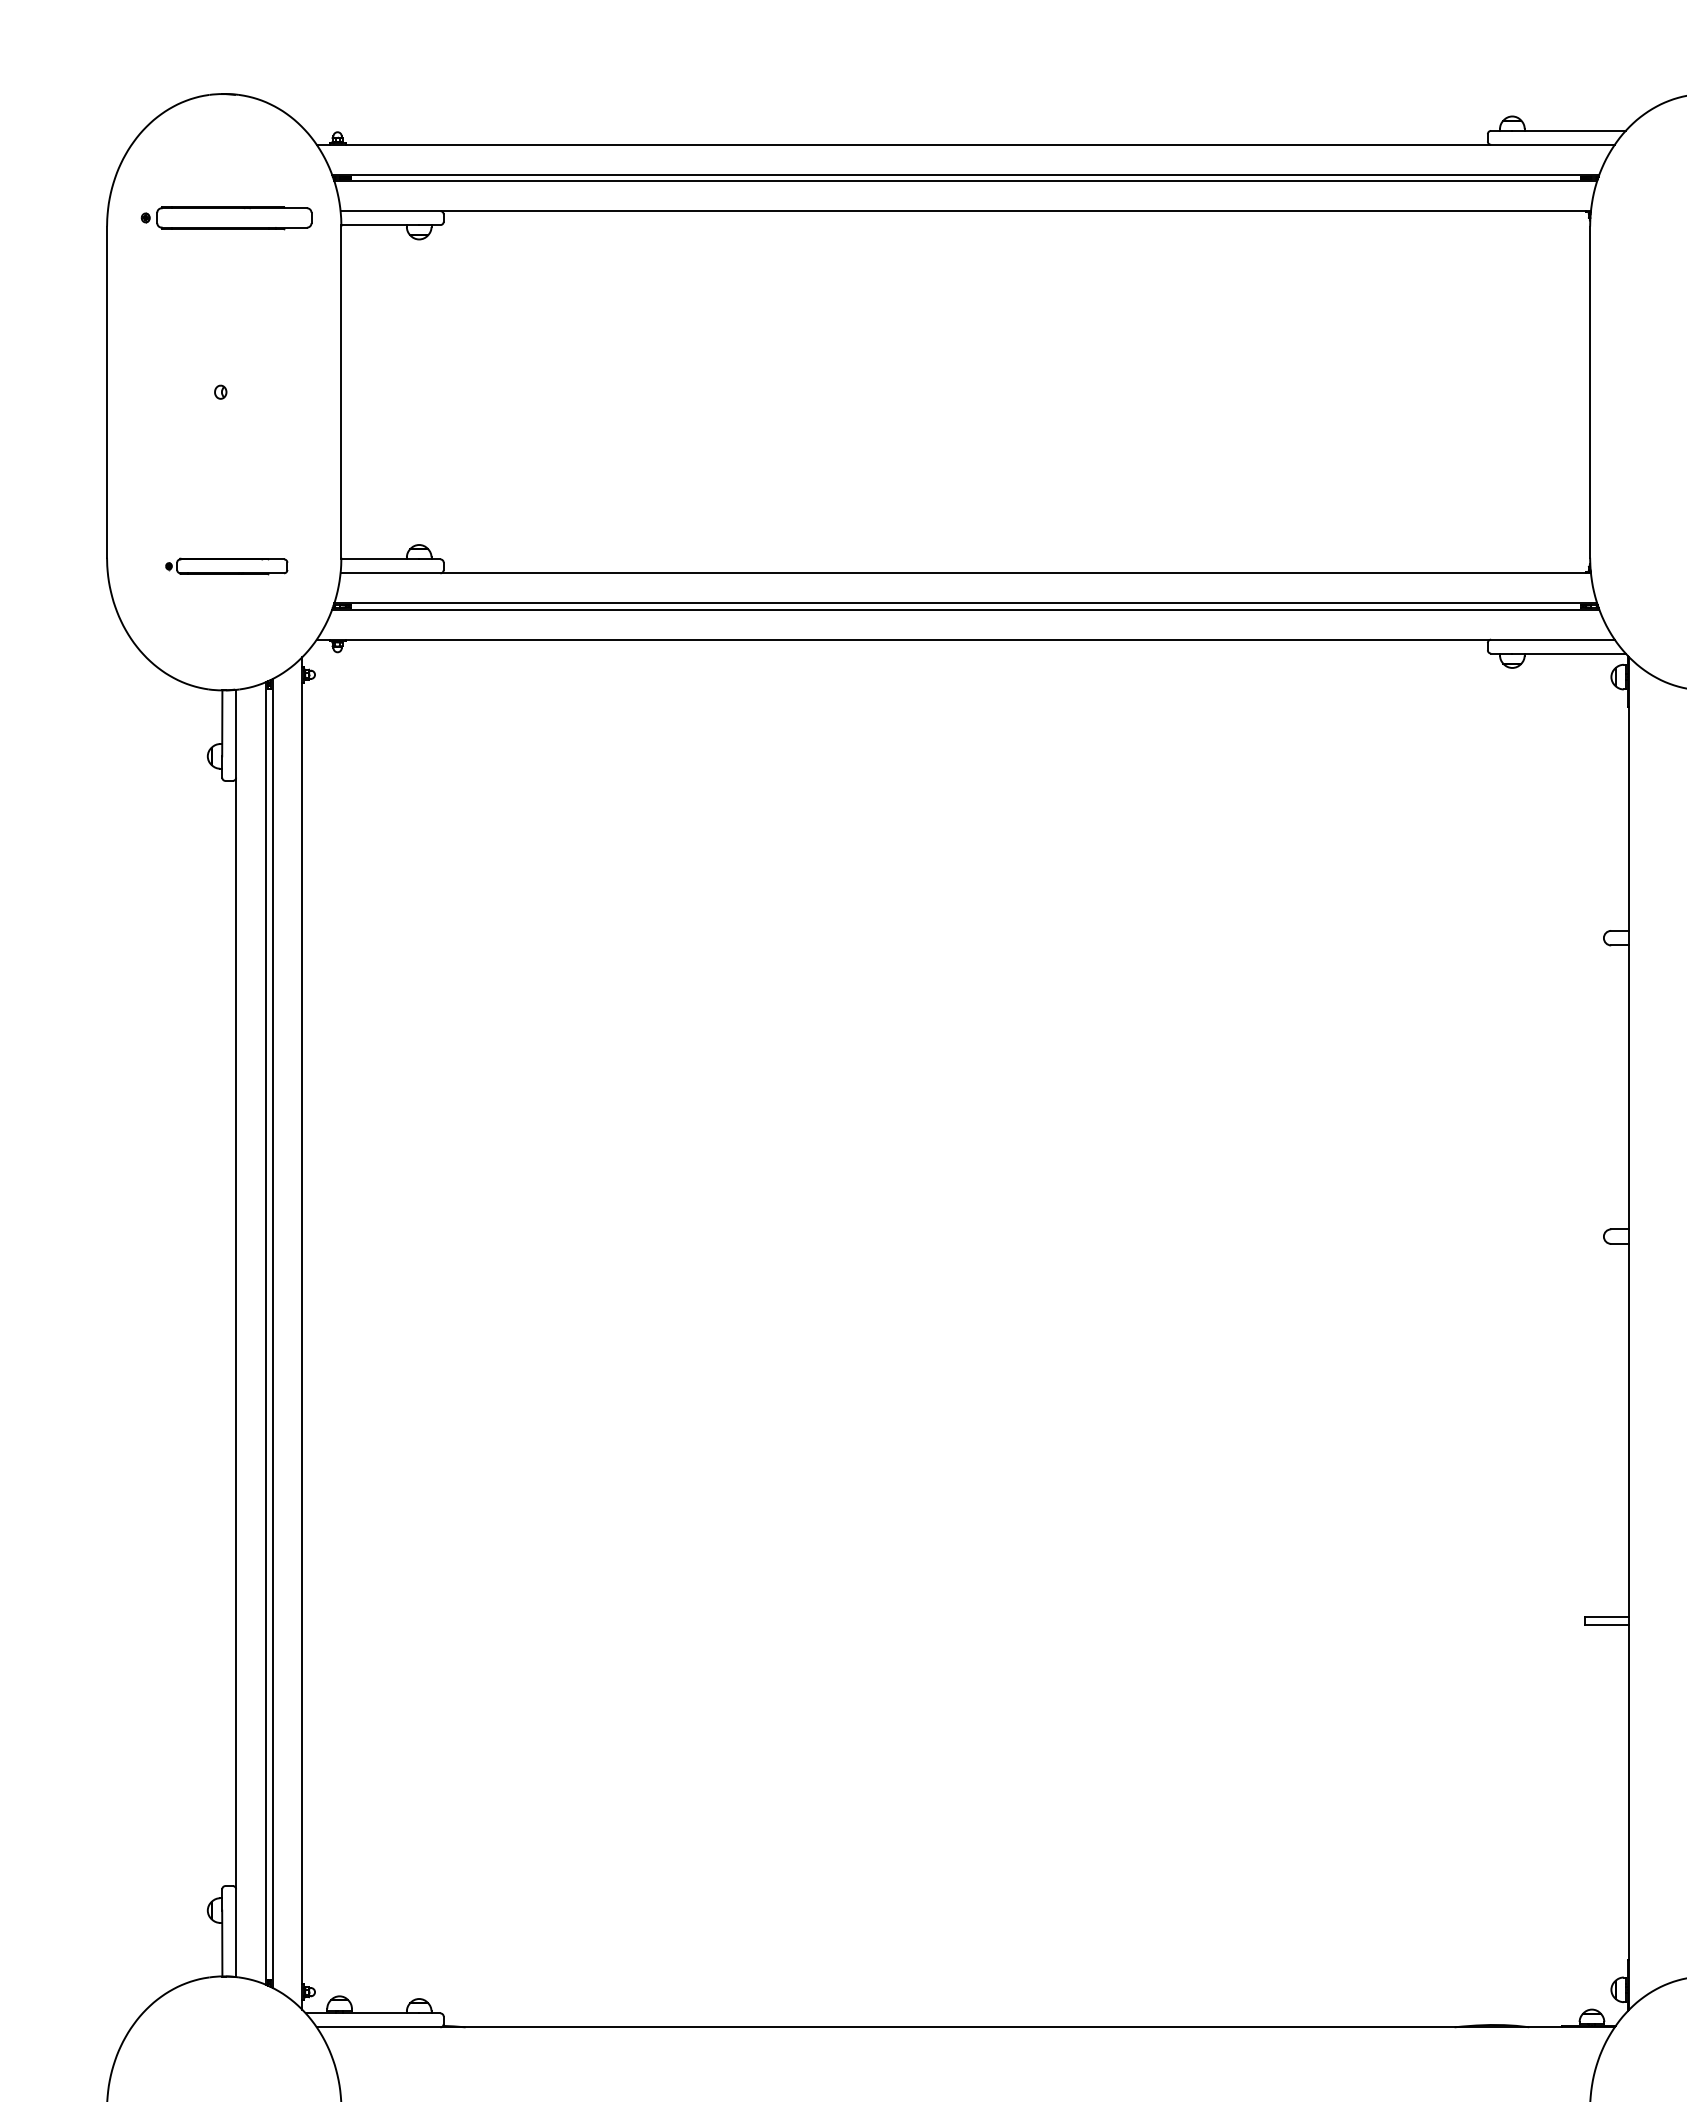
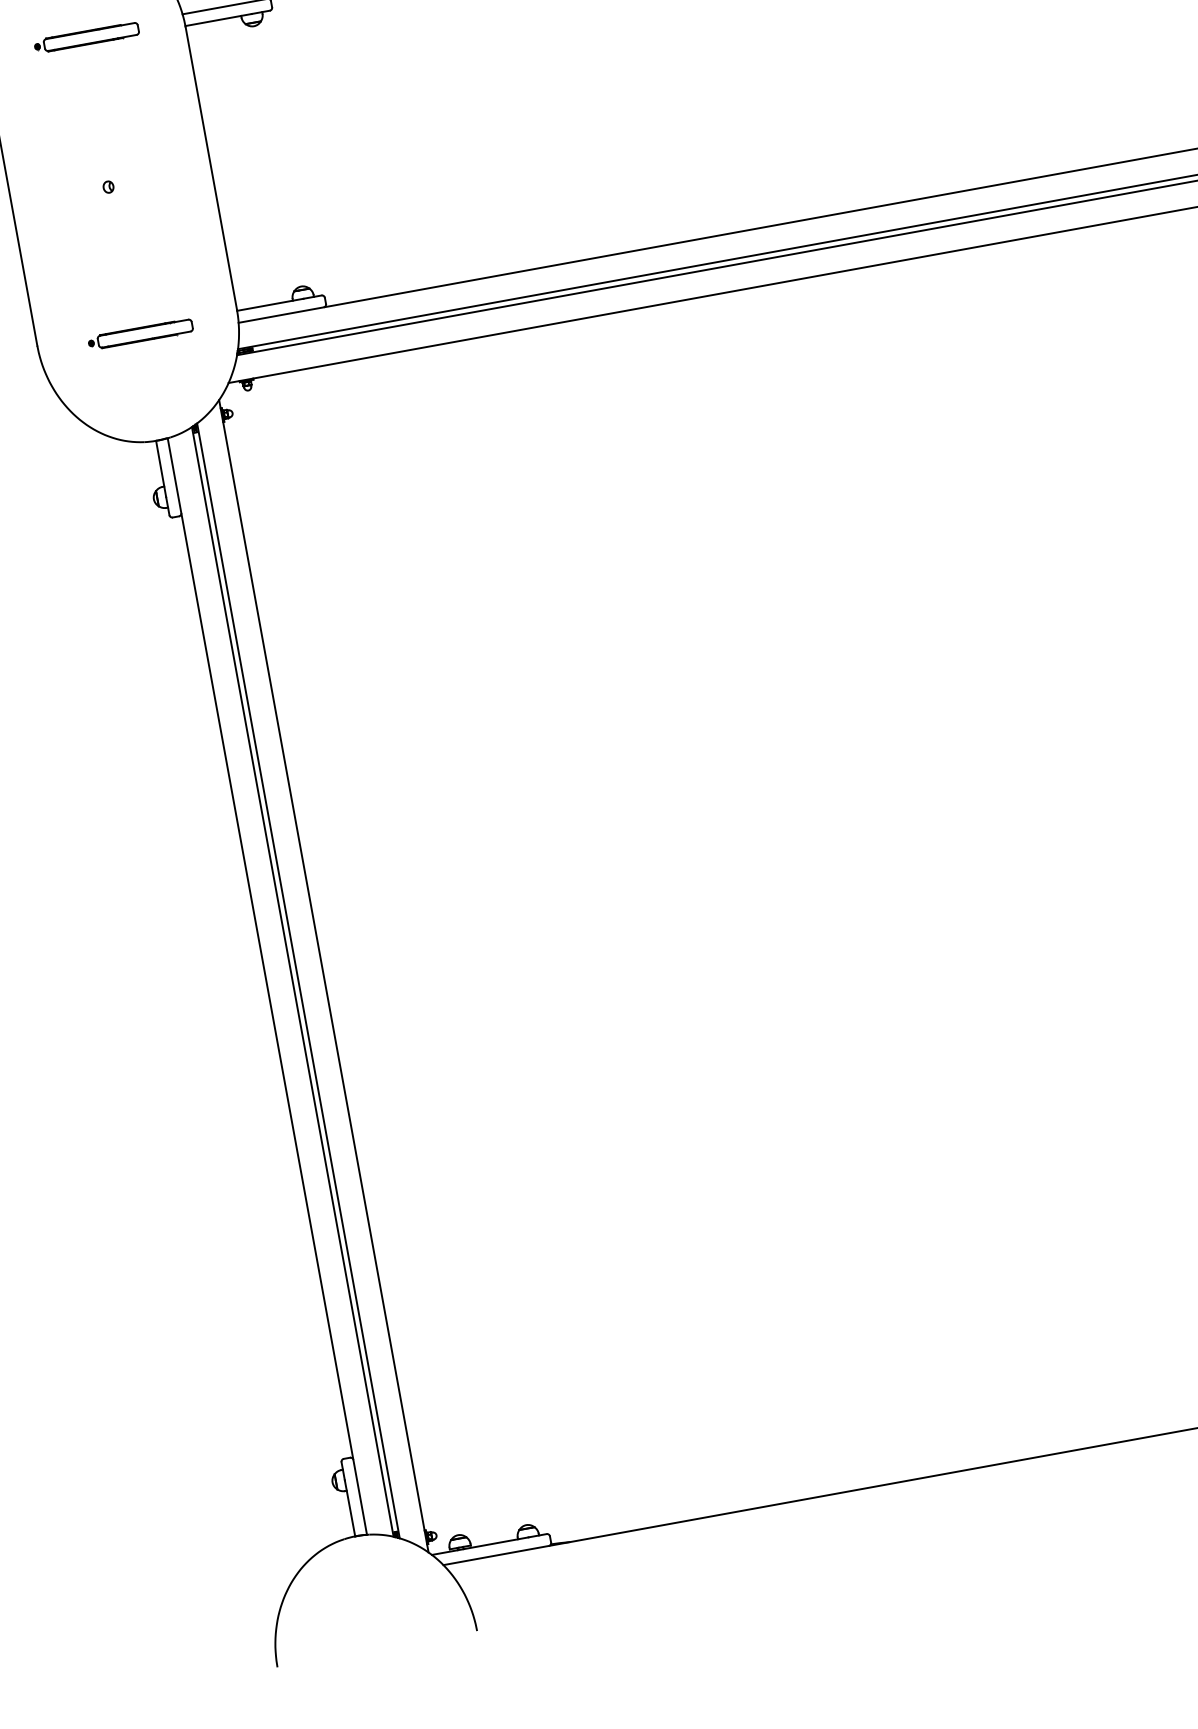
part: (226, 218) -> (86, 38), size x0.71

